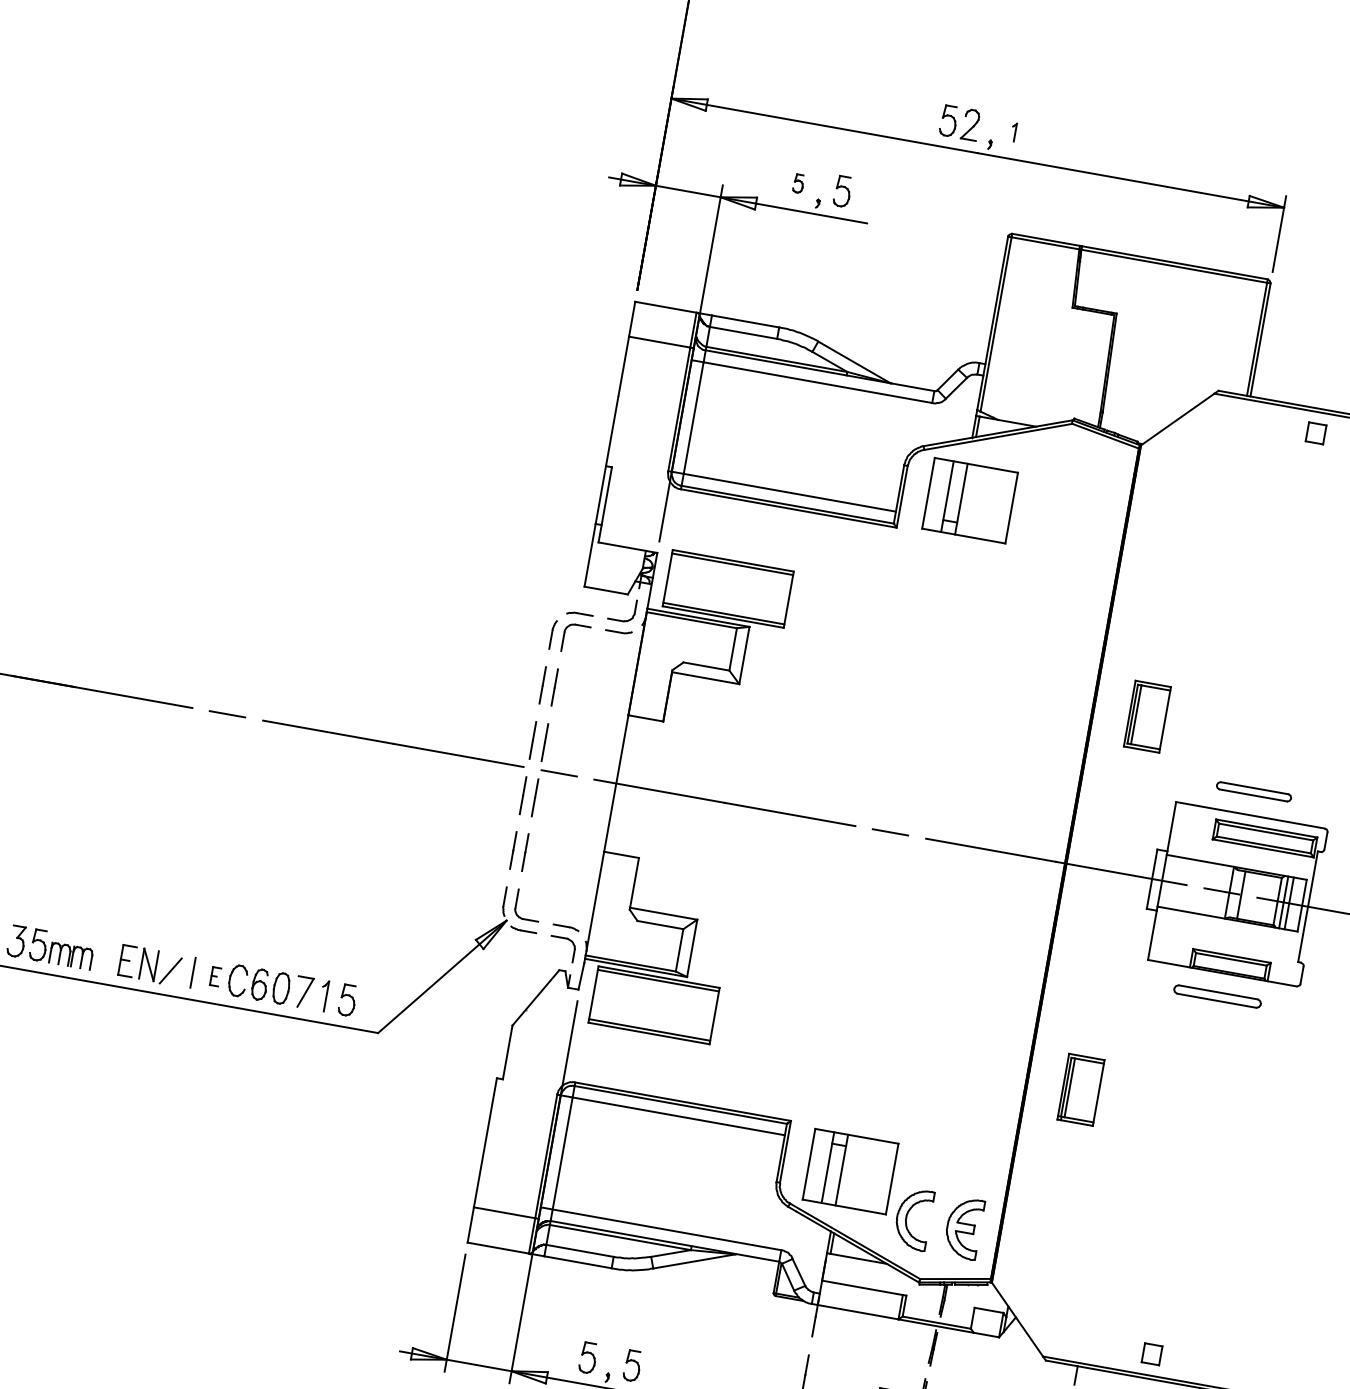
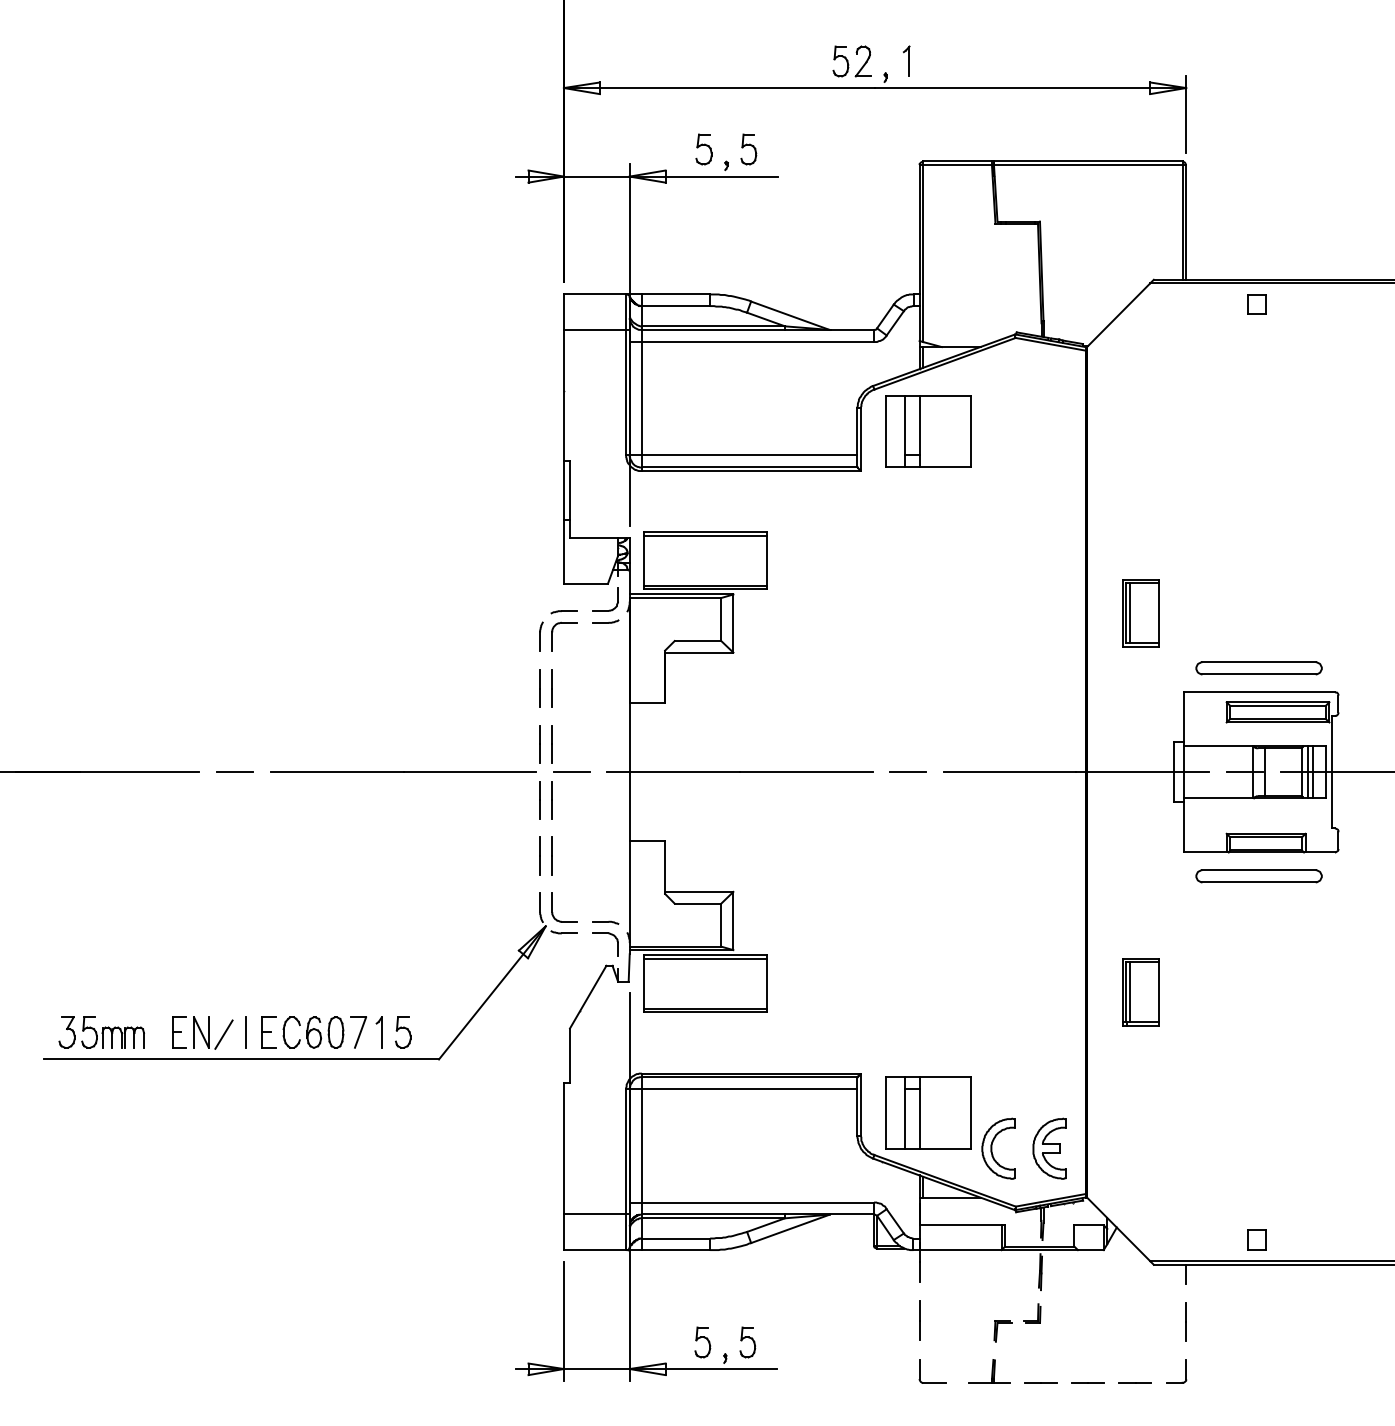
part: (1013, 131) -> (906, 60), size x1.67
part: (798, 183) -> (703, 149), size x1.67
part: (1253, 791) -> (1258, 668), size x1.67
part: (214, 976) -> (268, 1032), size x1.67
part: (1217, 996) -> (1258, 876), size x1.43

